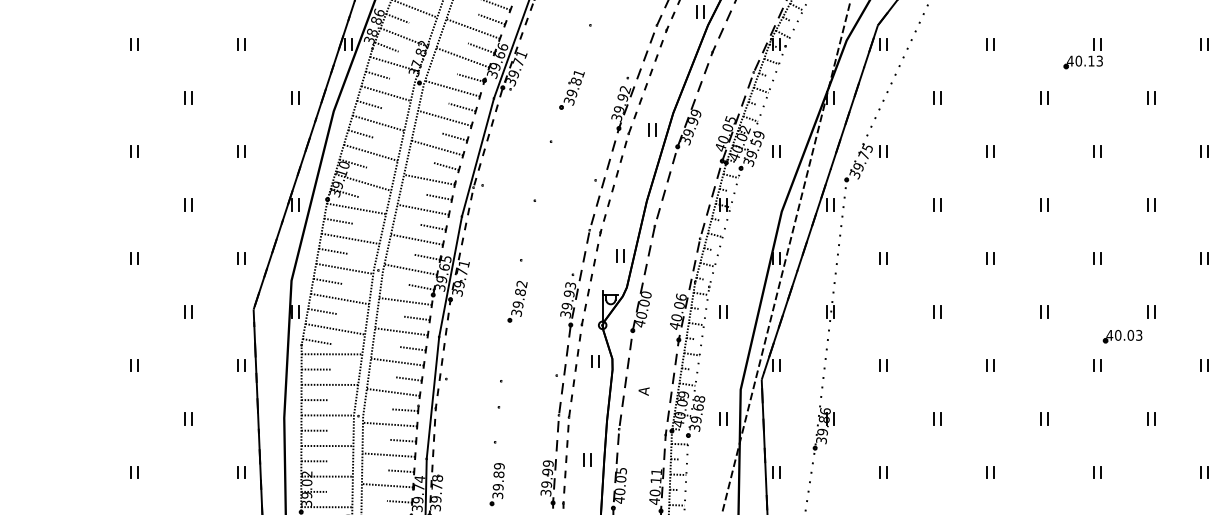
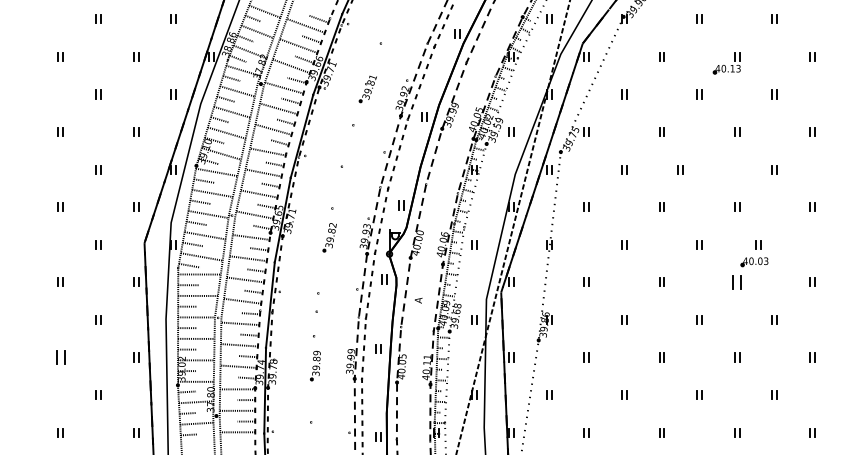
part: (1044, 204) -> (680, 169), moved
part: (1151, 311) -> (758, 244), moved
part: (1098, 364) -> (737, 281), size x1.6
part: (133, 472) -> (60, 357), size x1.6

